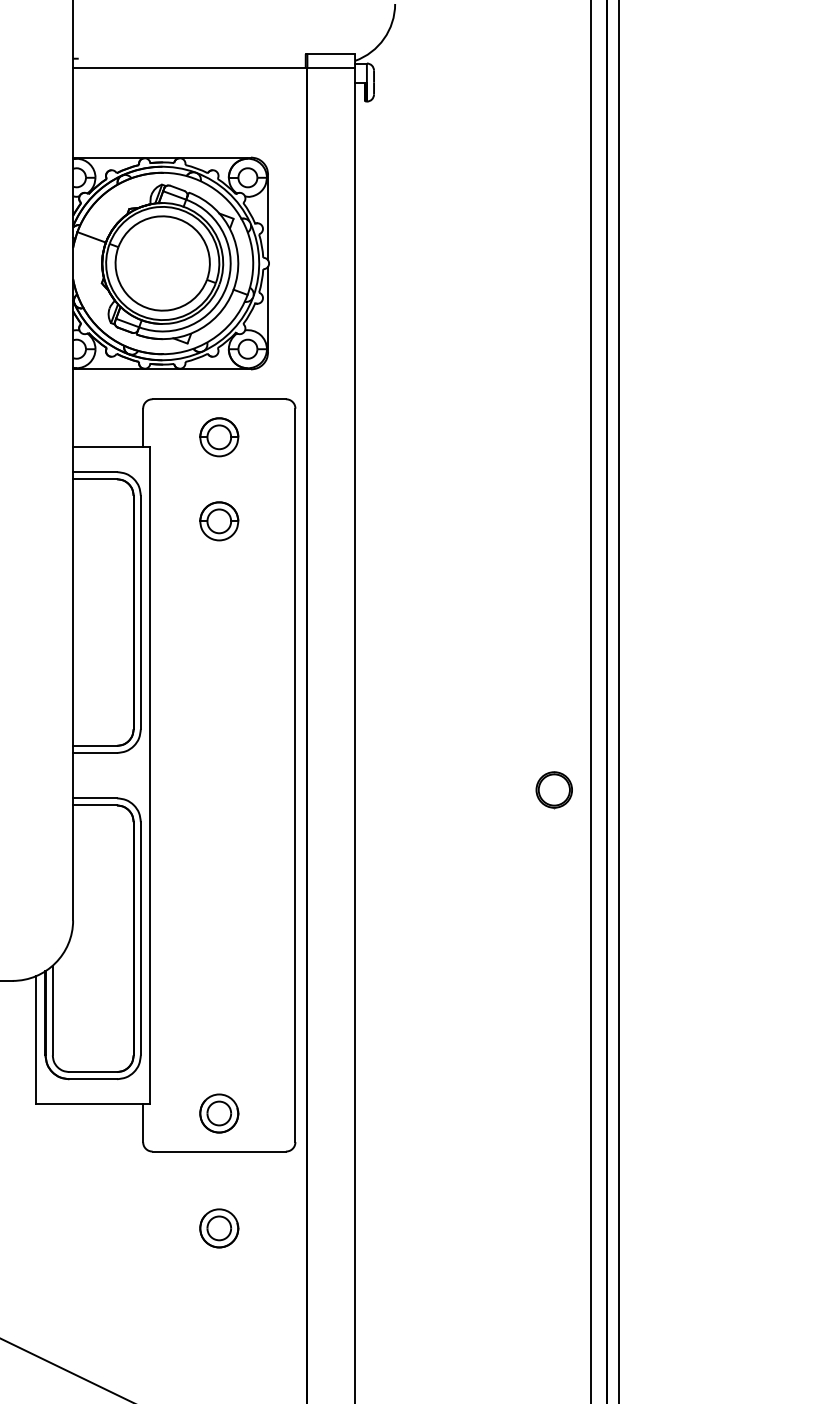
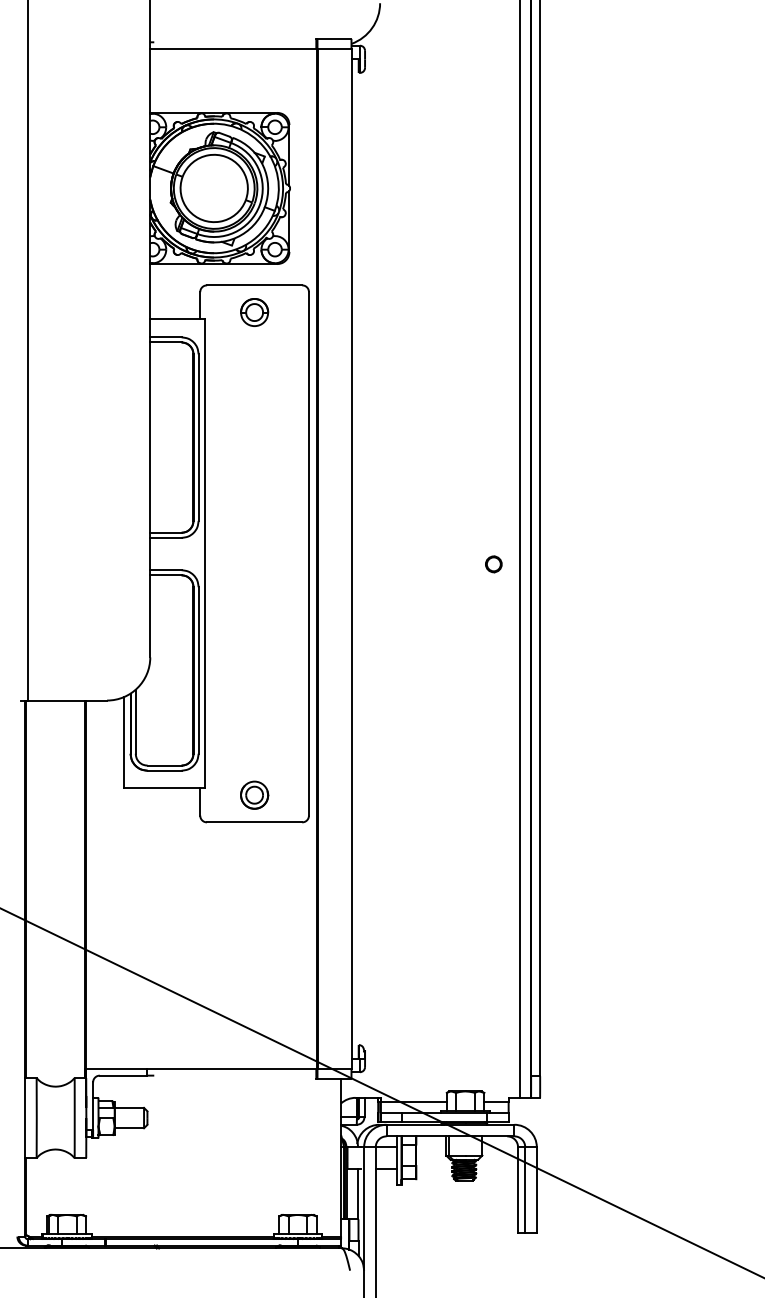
part: (219, 521) -> (254, 372), removed
part: (553, 790) -> (493, 564), size x0.62
part: (219, 1227) -> (254, 876), removed

